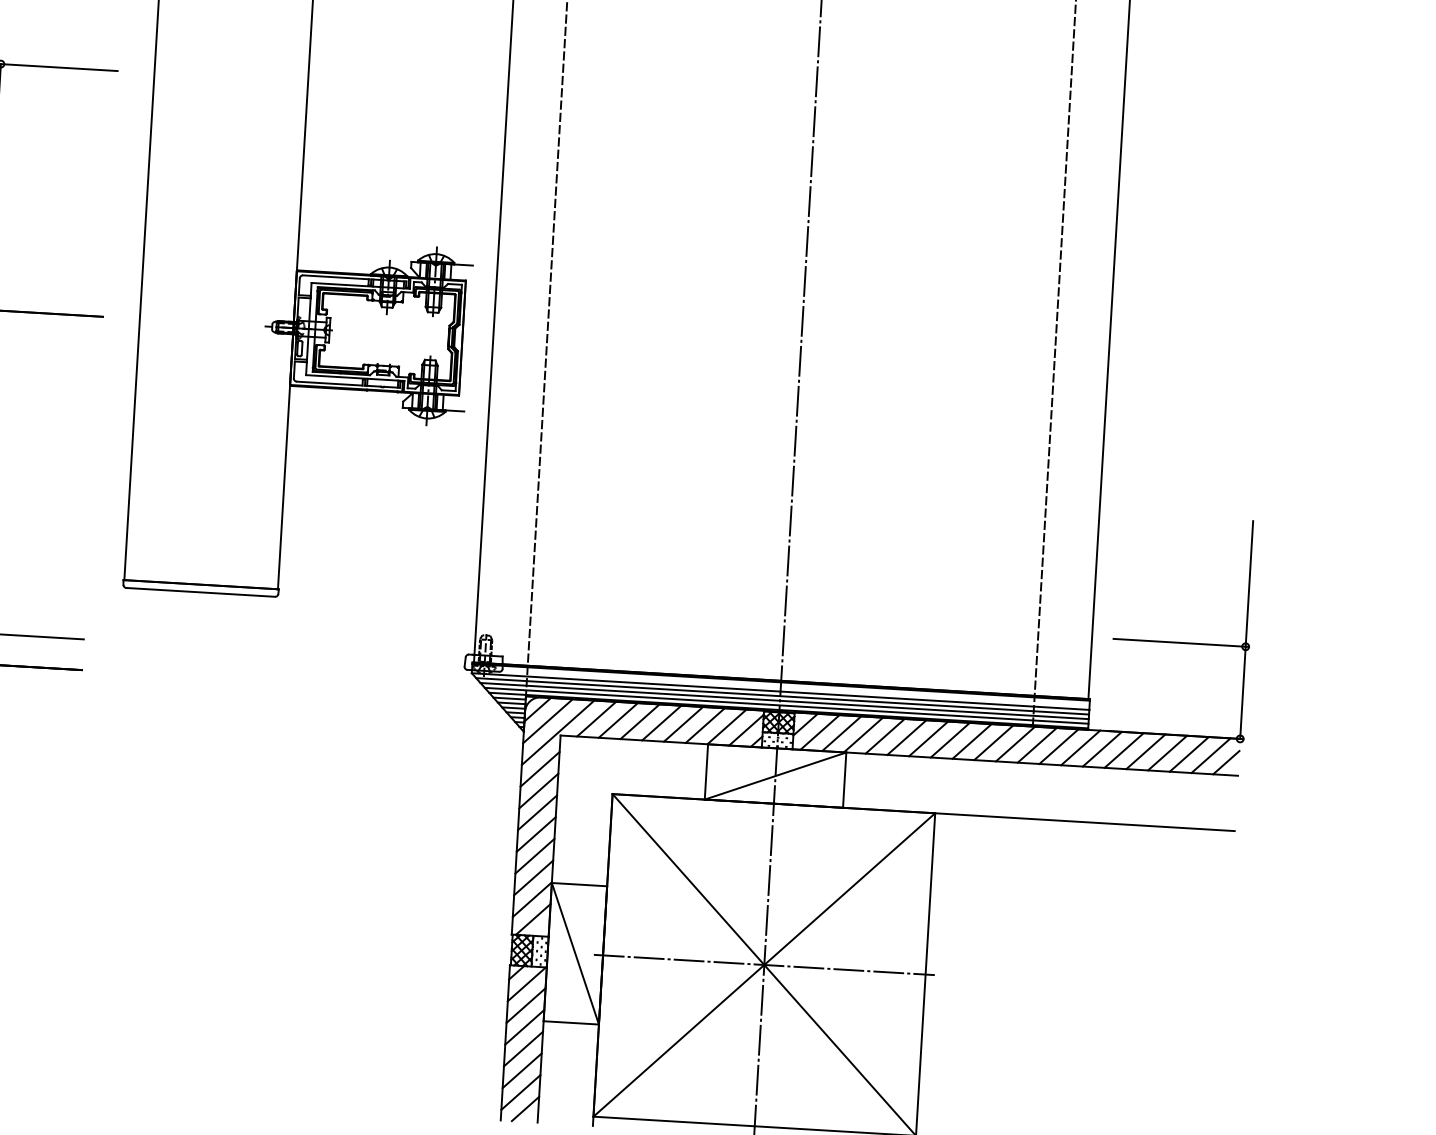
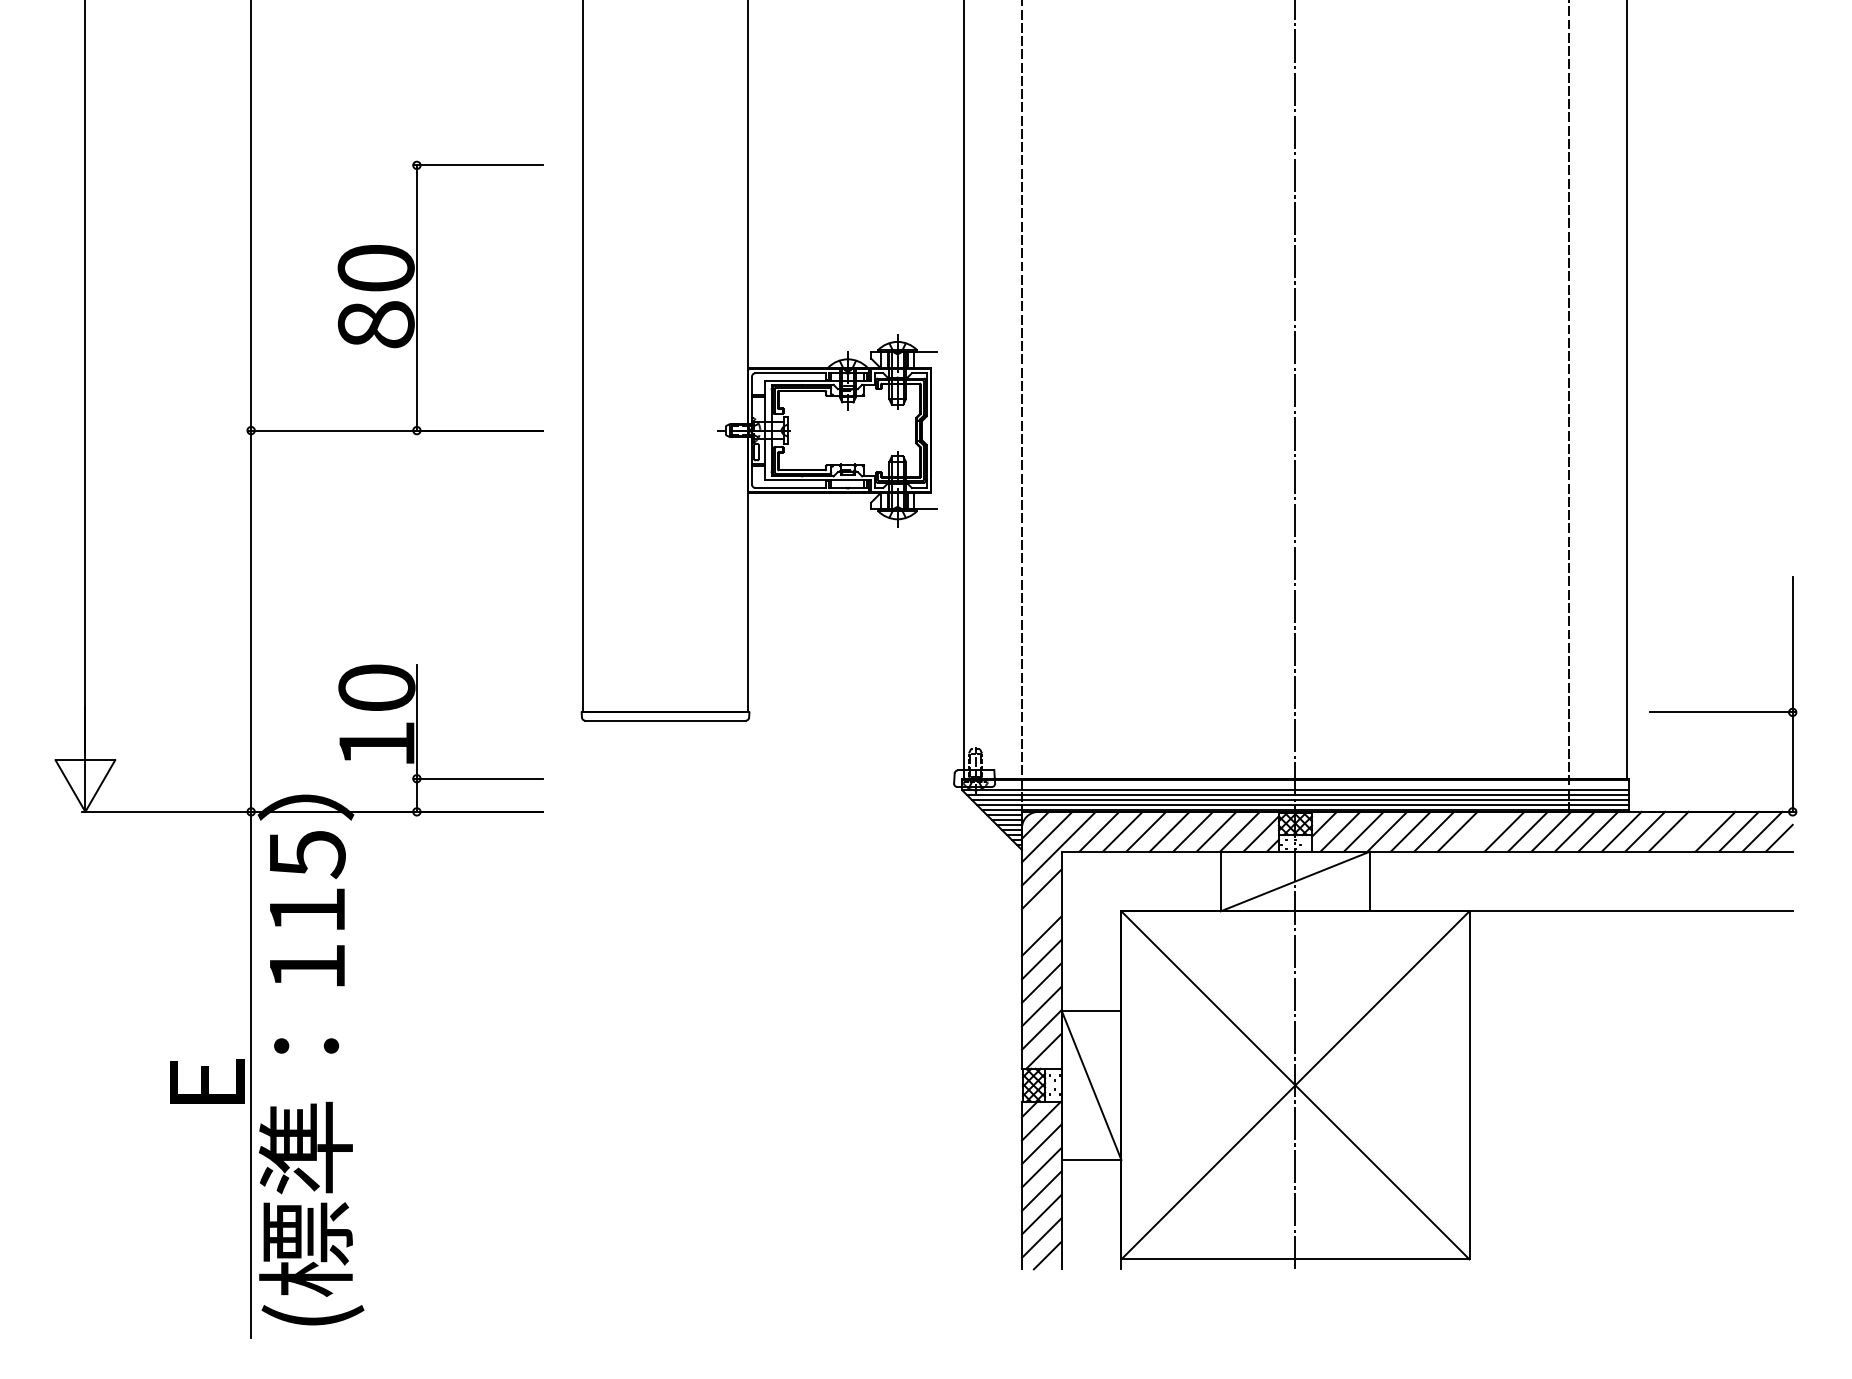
line: (950, 739) -> (1481, 831), removed
line: (1146, 751) -> (1692, 831), removed
line: (538, 790) -> (1041, 912), removed
line: (764, 965) -> (1295, 1085), removed

